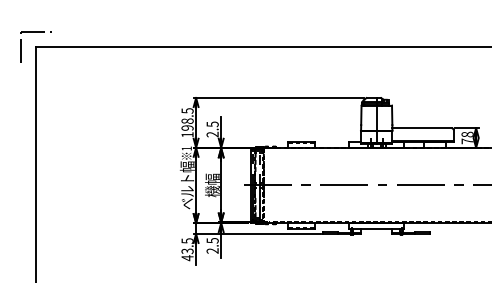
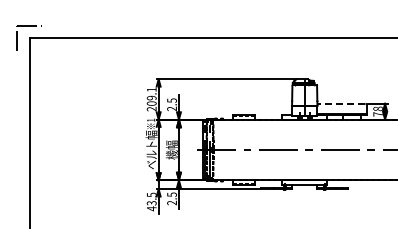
text: (187, 122) -> (151, 99), 198.5 -> 209.1
line: (420, 127) -> (340, 103), solid -> dashed

